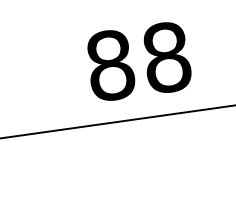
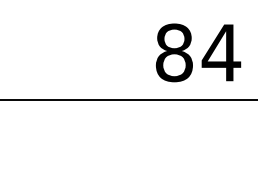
text: (166, 57) -> (221, 52), 88 -> 84

